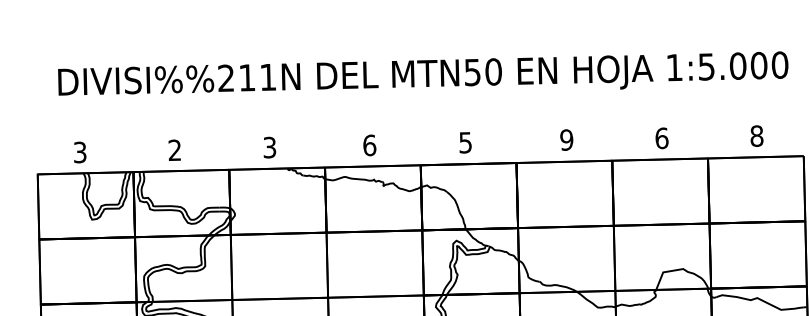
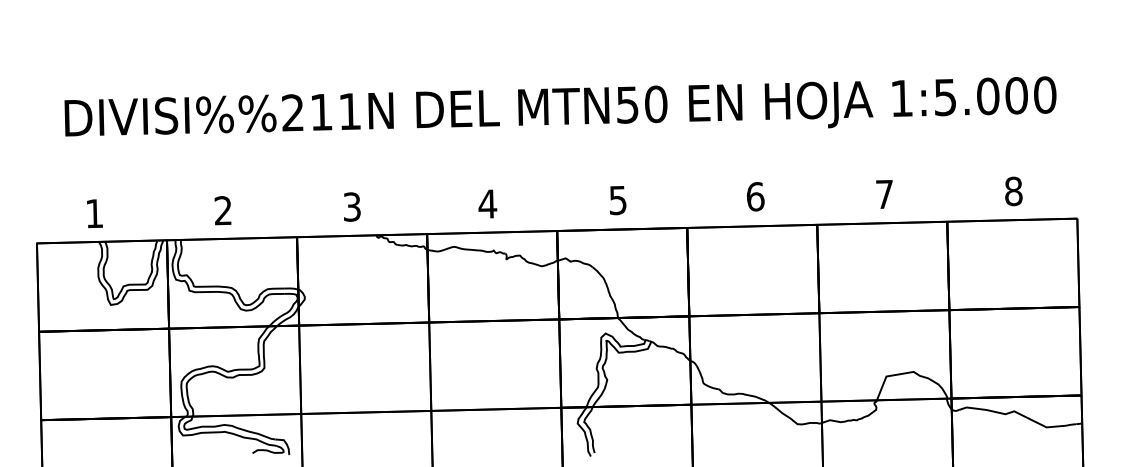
text: (661, 138) -> (884, 194), 6 -> 7
text: (566, 139) -> (755, 196), 9 -> 6
text: (369, 145) -> (487, 203), 6 -> 4
text: (80, 152) -> (94, 213), 3 -> 1

